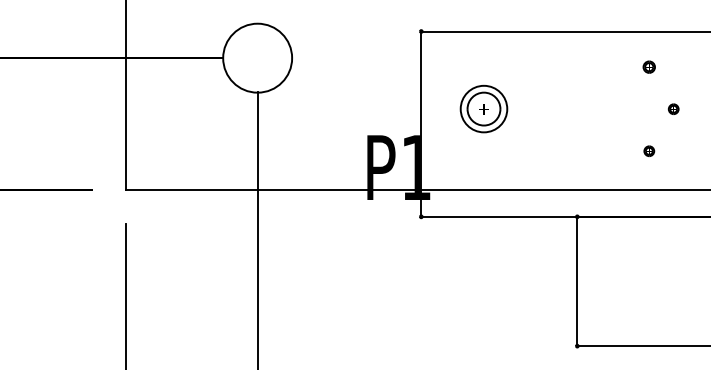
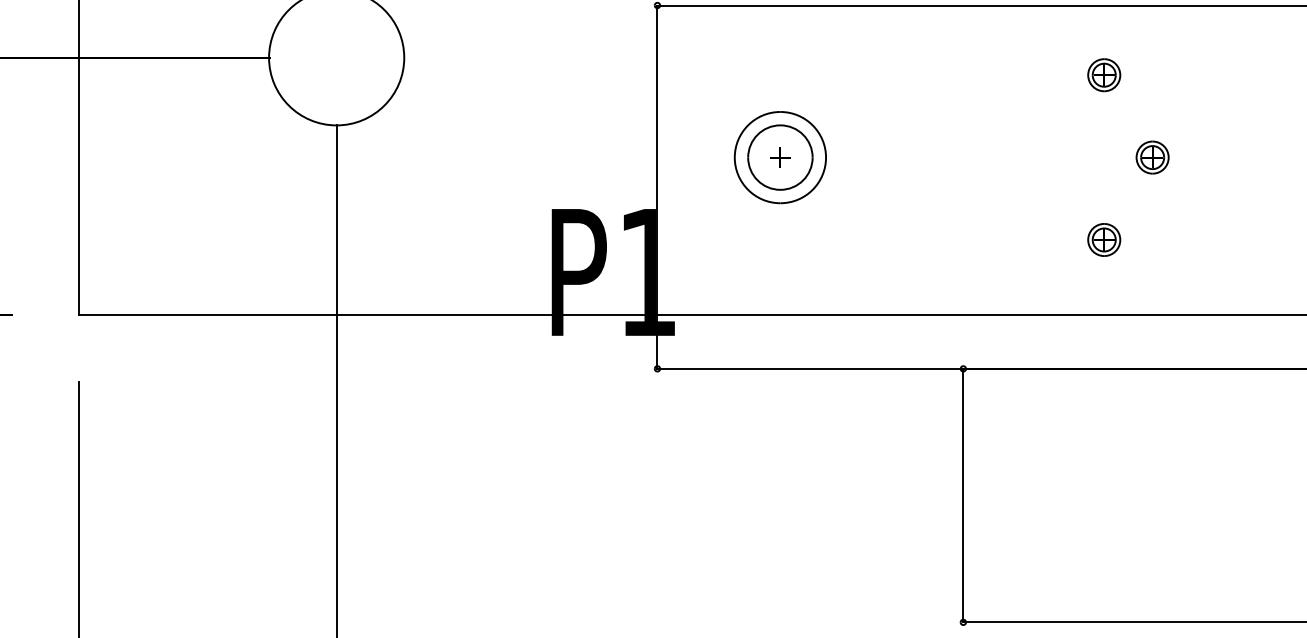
part: (649, 67) -> (1104, 76), size x1.43
part: (673, 109) -> (1151, 158), size x1.67
part: (649, 151) -> (1104, 240), size x1.67

